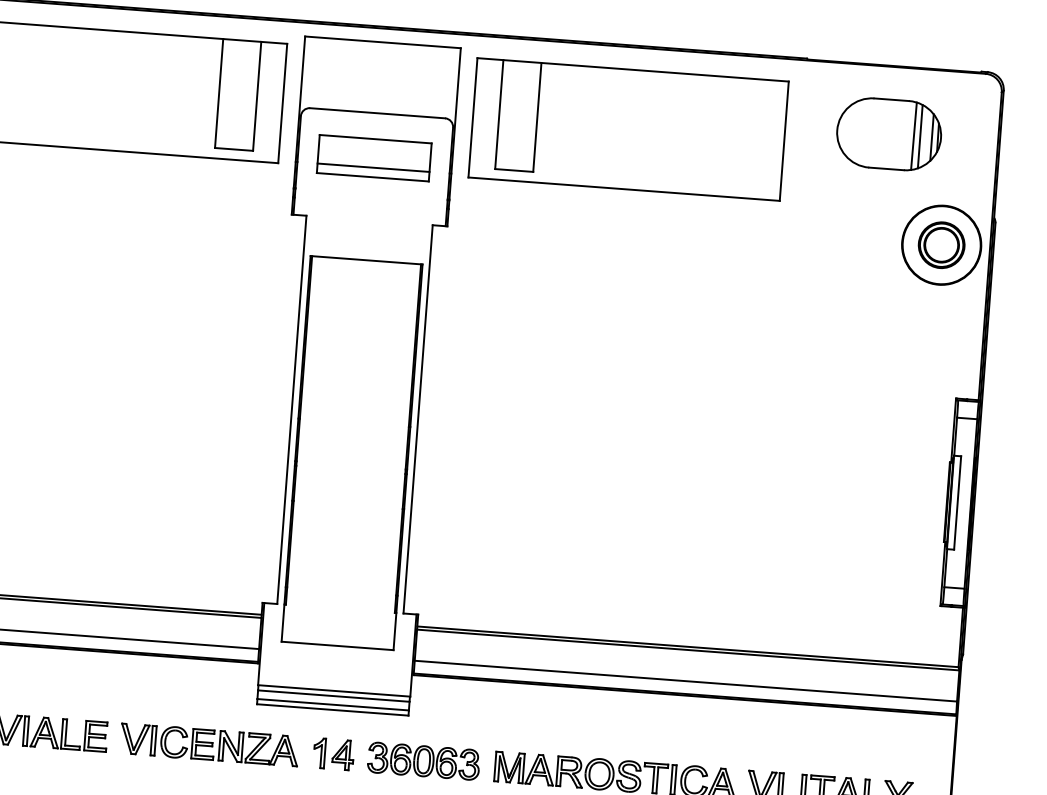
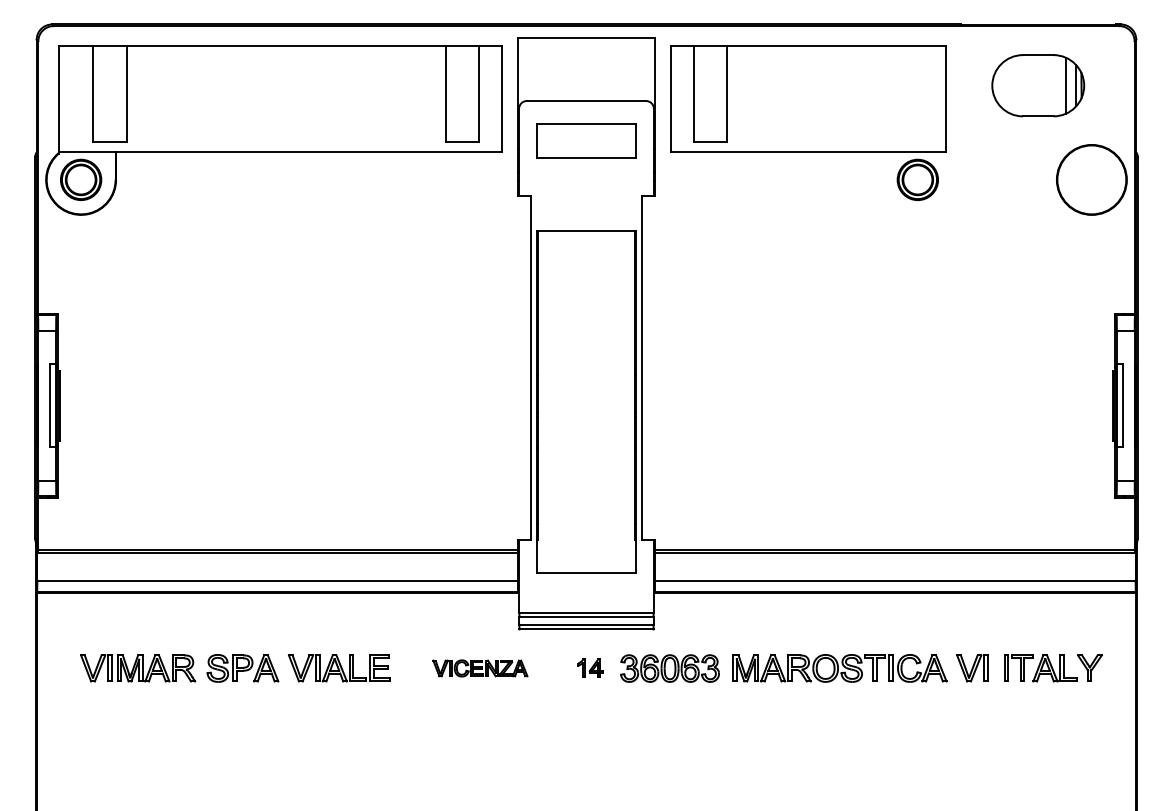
line: (913, 135) -> (1059, 85), removed
line: (373, 167) -> (586, 149), removed
part: (941, 244) -> (917, 179), moved
part: (209, 745) -> (480, 668), size x0.6
part: (334, 753) -> (590, 667), size x0.7

